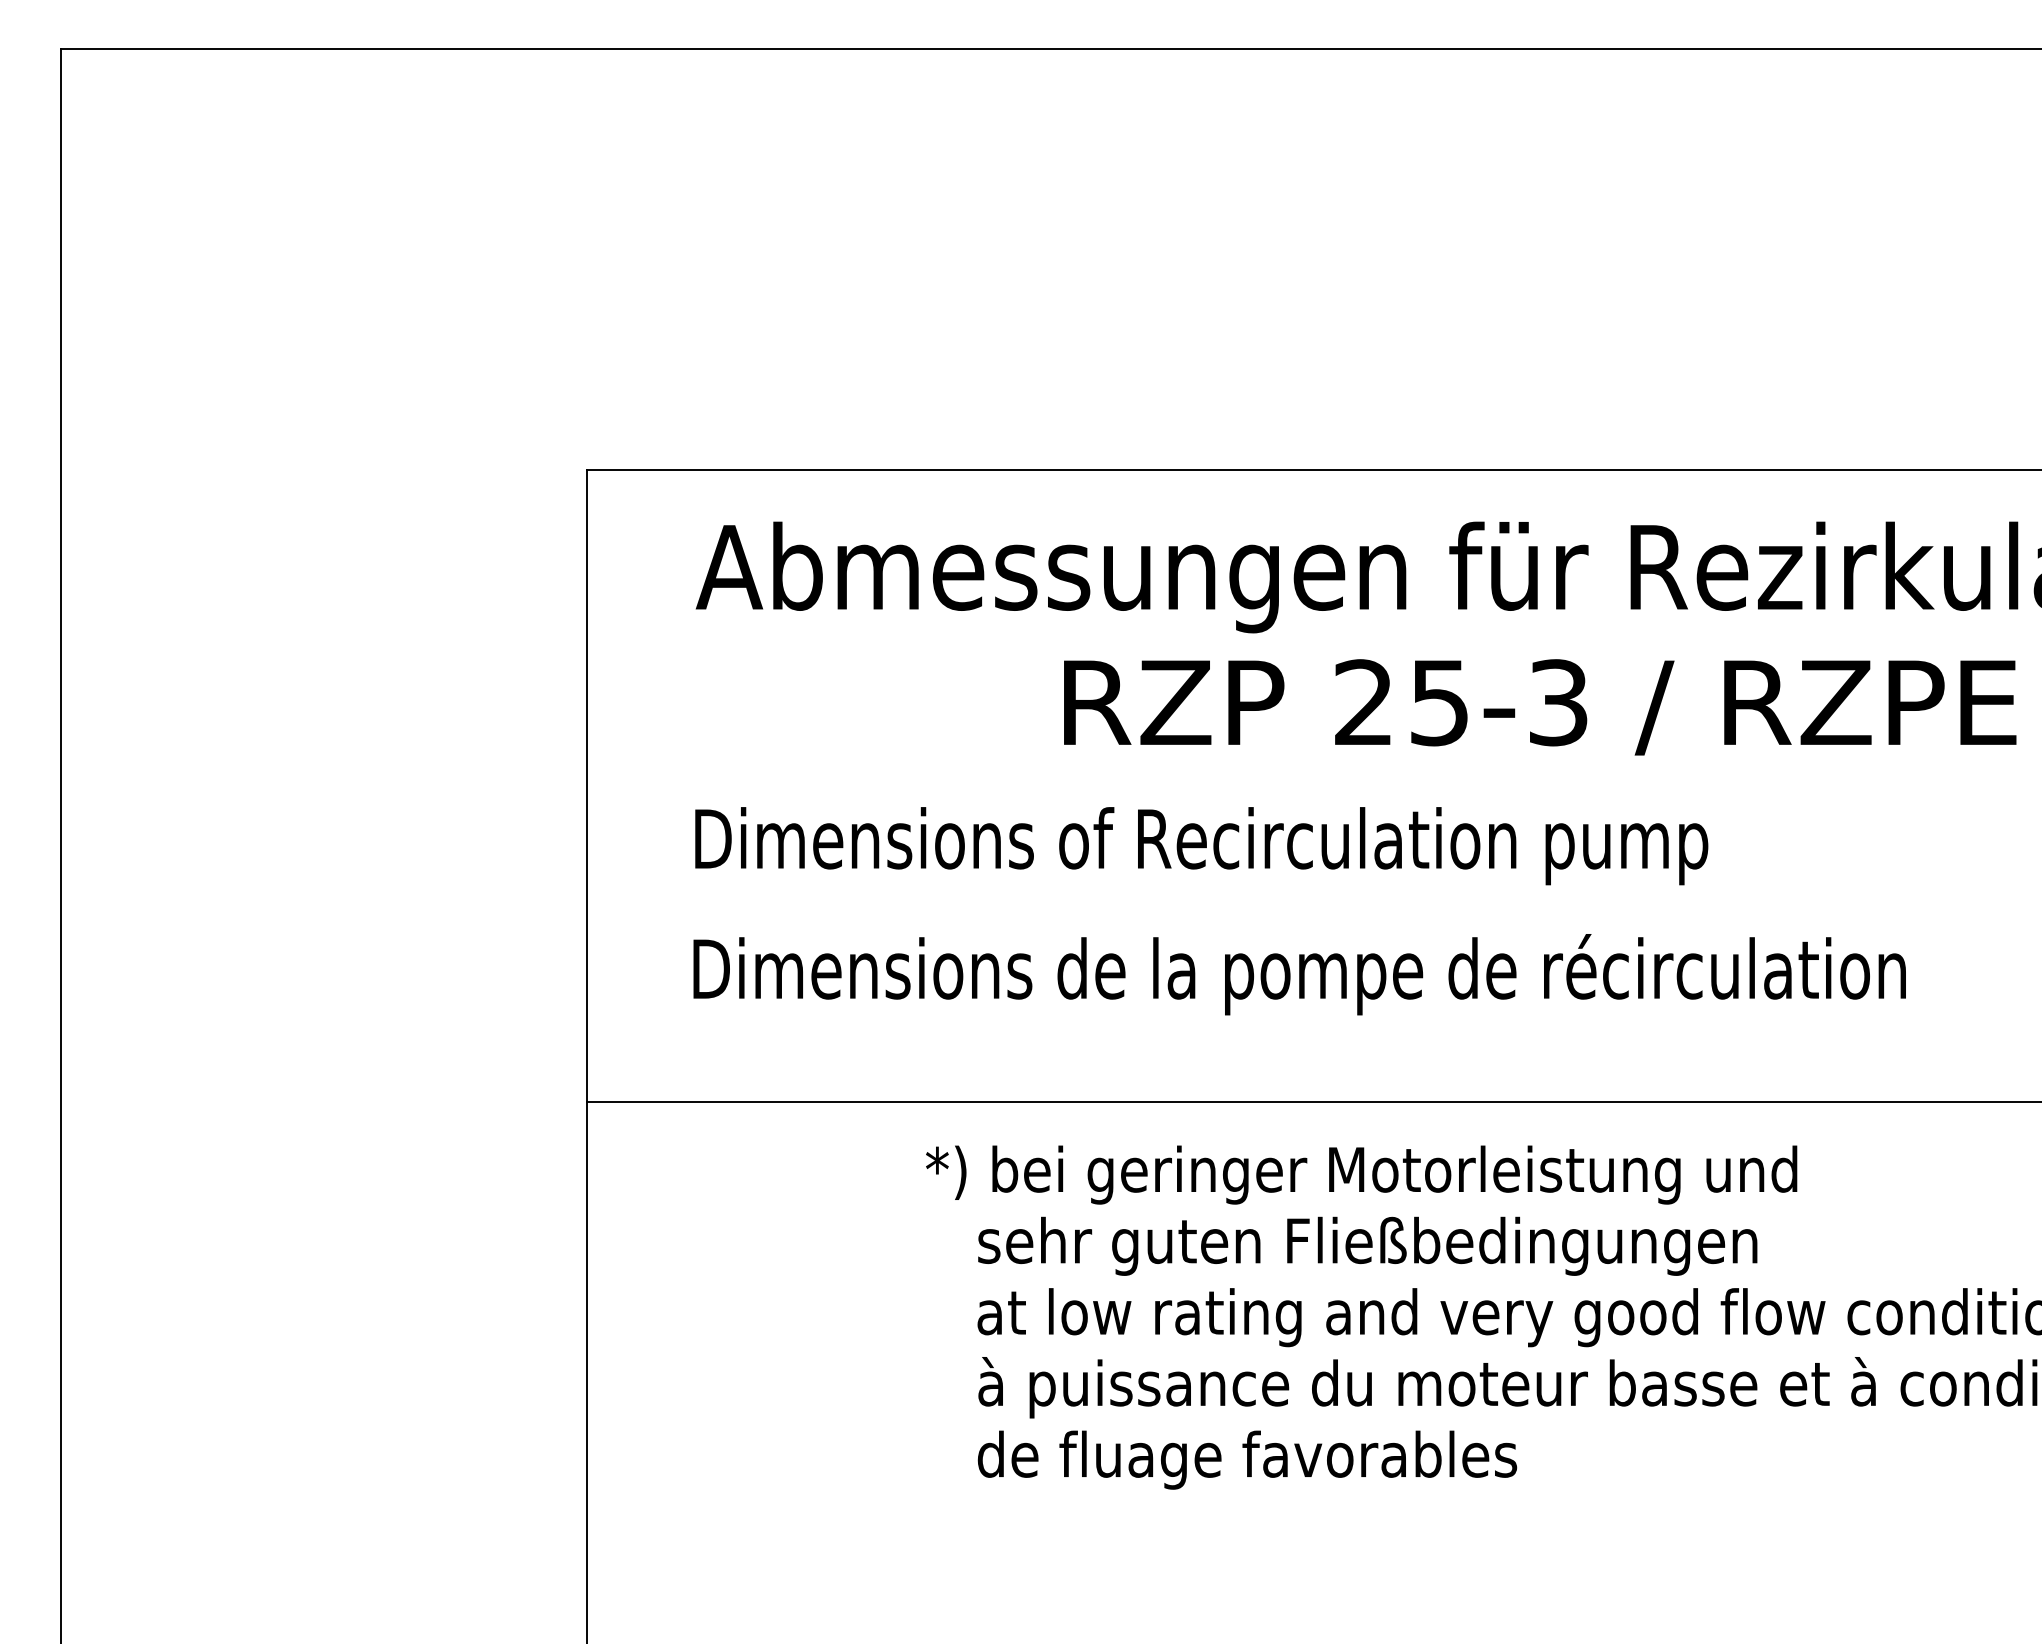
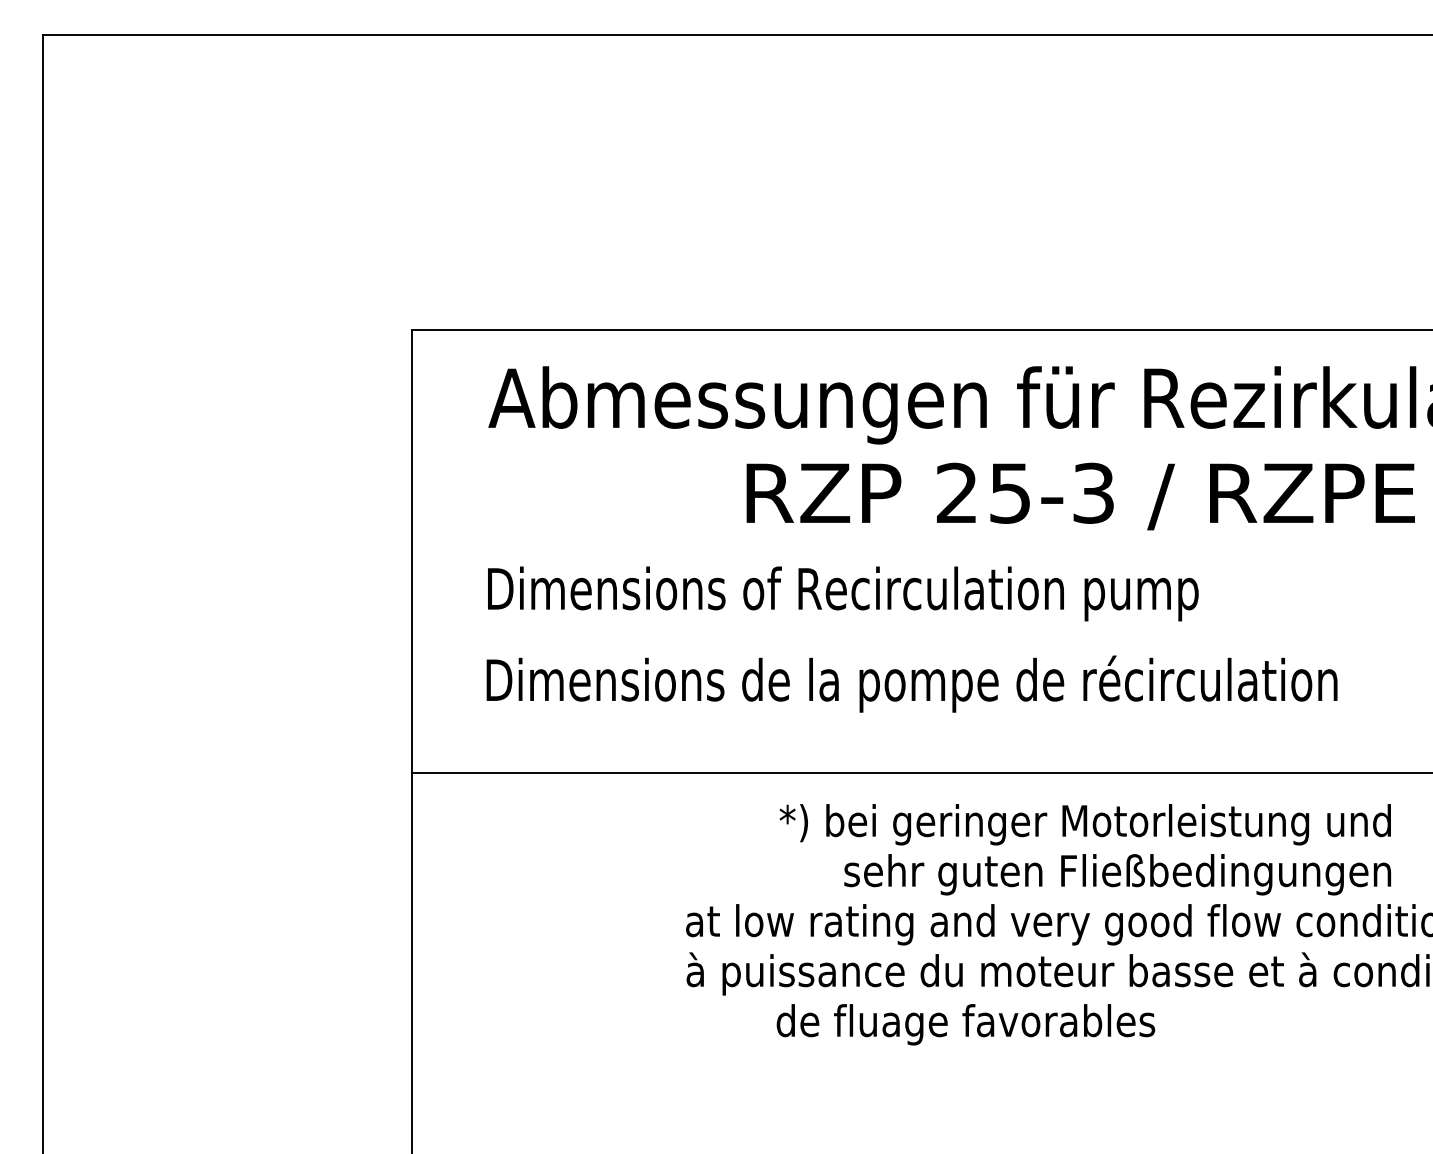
text: (1361, 1174) -> (1085, 824), moved
text: (1367, 1245) -> (1117, 874), moved
text: (1247, 1459) -> (965, 1024), moved

